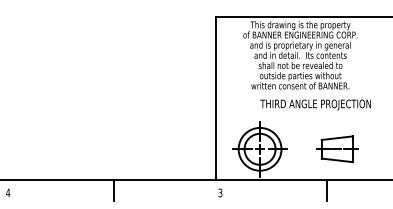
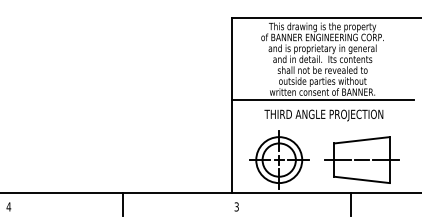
line: (300, 93) -> (322, 100), added
text: (315, 104) -> (323, 115), moved
part: (336, 148) -> (361, 159), size x1.67

